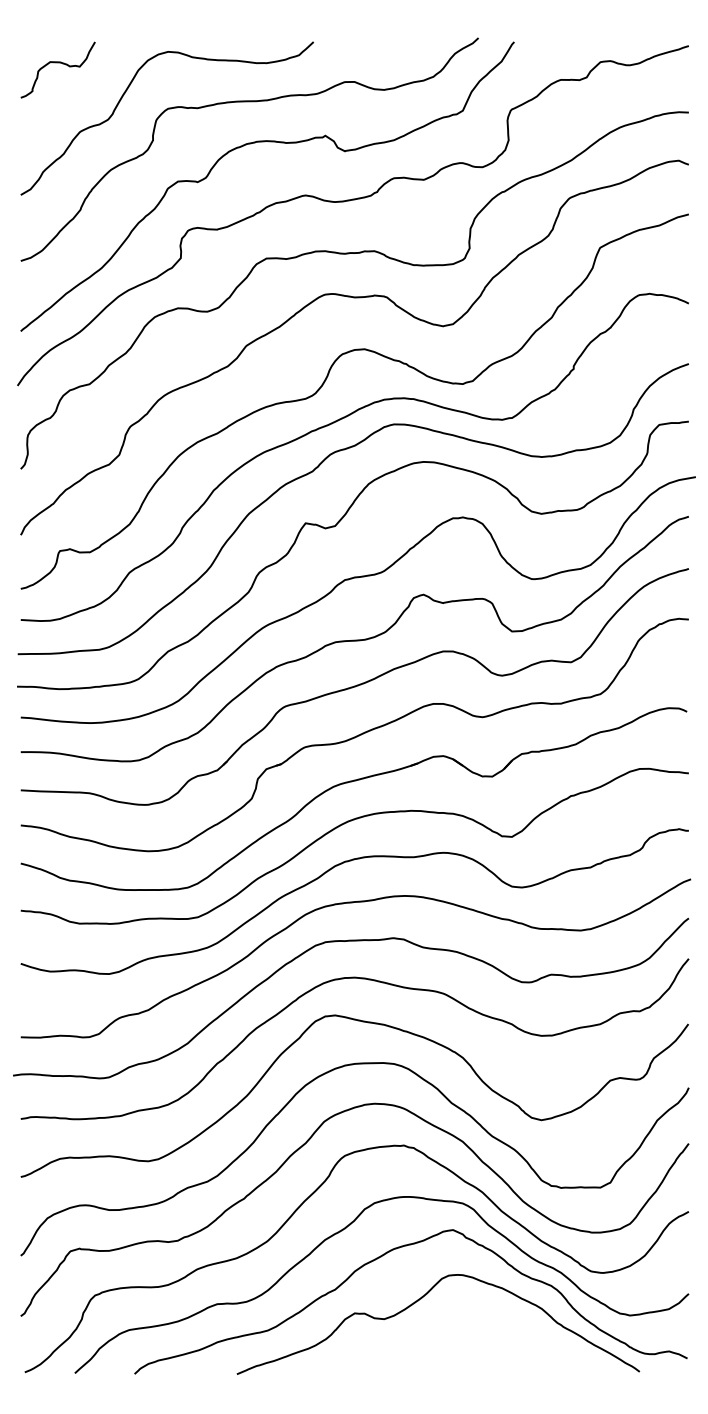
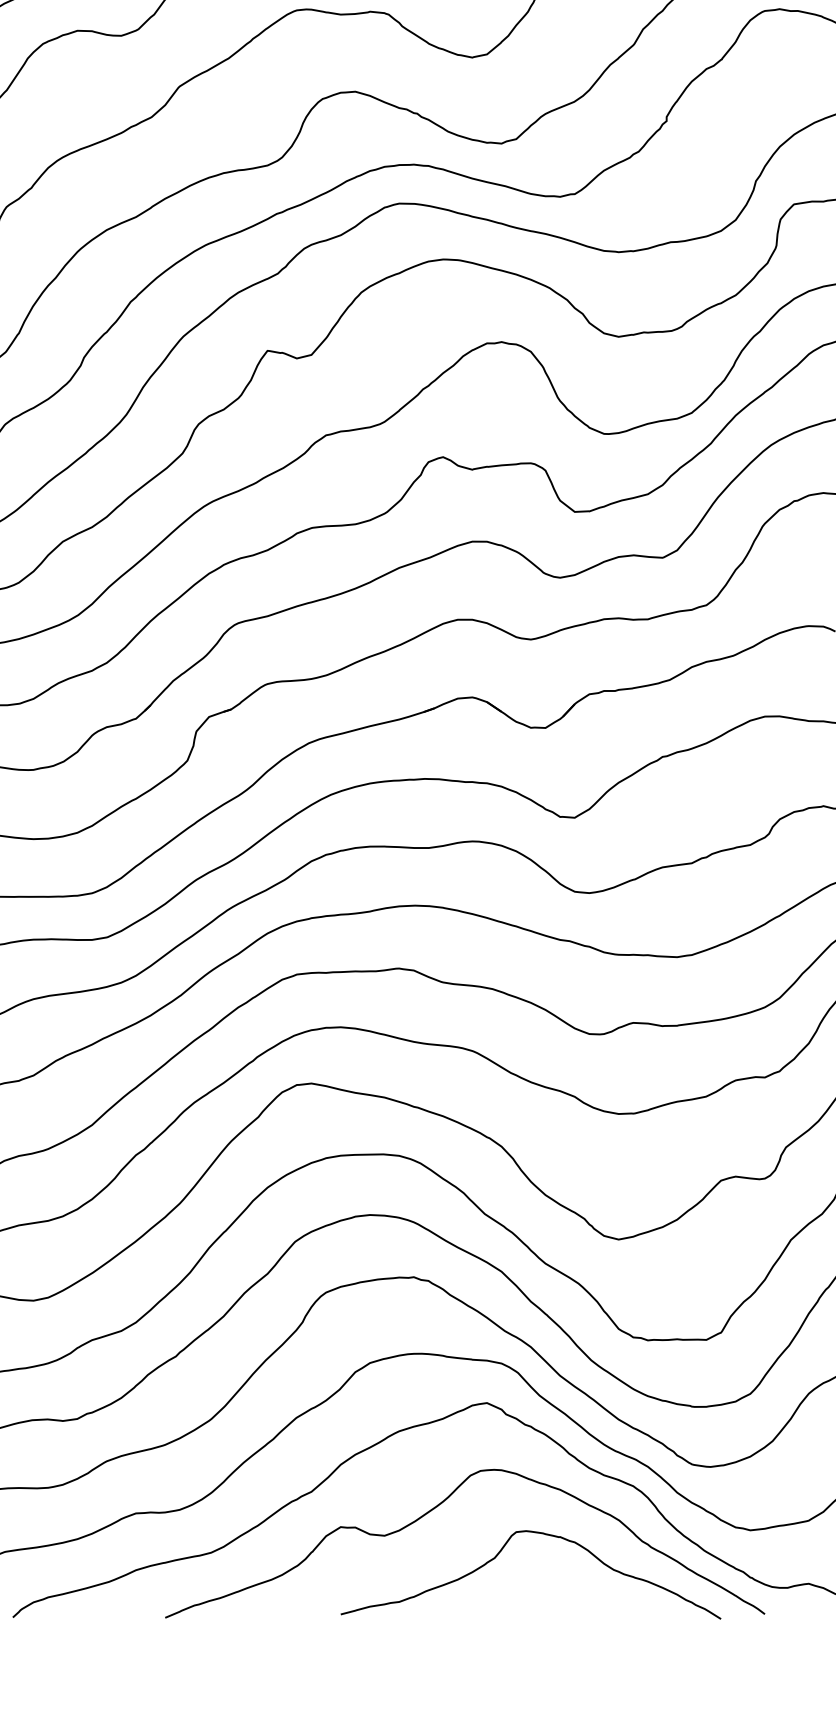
curve: (463, 1329) -> (502, 1551), added

